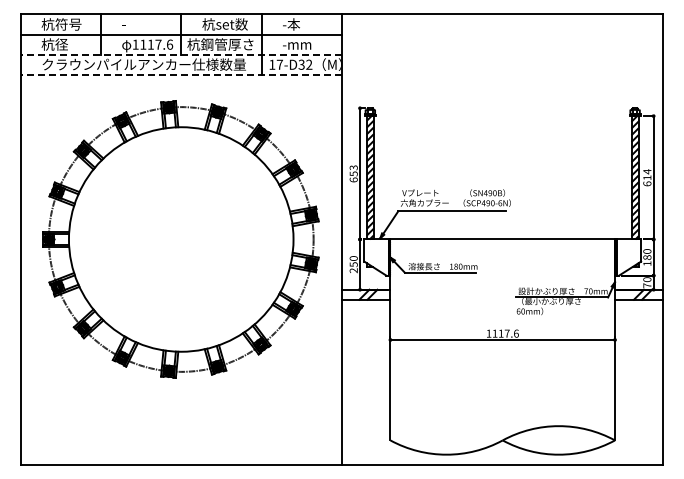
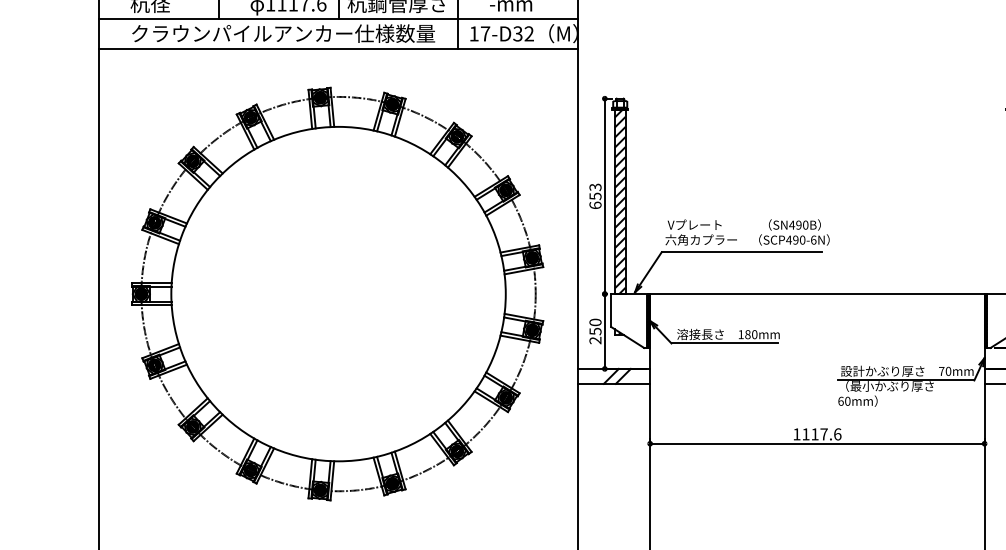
line: (181, 54) -> (338, 18), dashed -> solid
line: (181, 74) -> (338, 48), dashed -> solid

